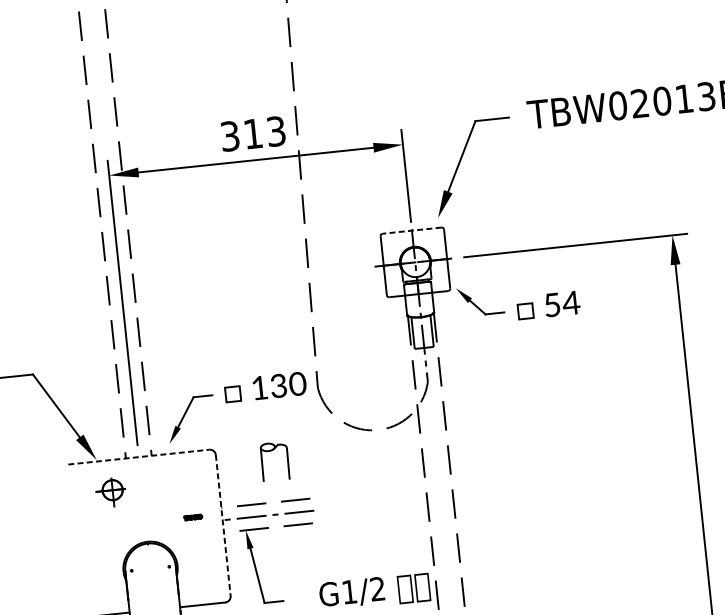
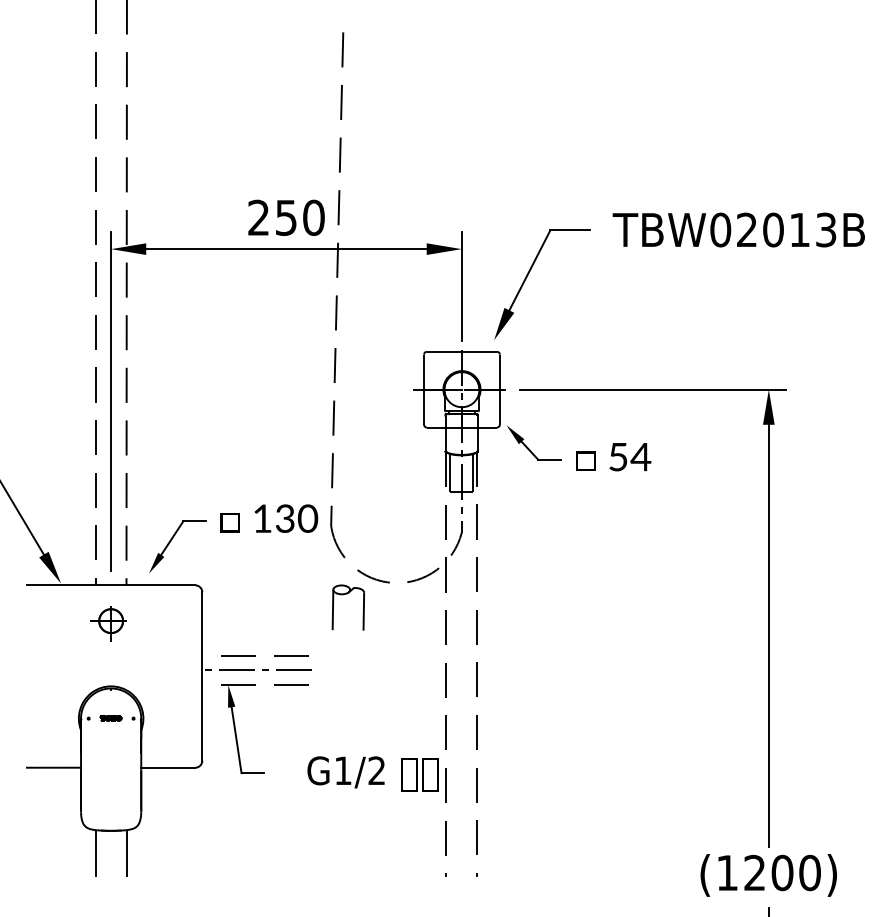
text: (253, 133) -> (286, 217), 313 -> 250
line: (411, 230) -> (461, 351), dashed -> solid
part: (269, 451) -> (343, 595), moved
line: (139, 457) -> (111, 585), dashed -> solid
part: (110, 492) -> (108, 623), moved
part: (192, 517) -> (110, 718), moved
line: (223, 526) -> (202, 677), dashed -> solid

